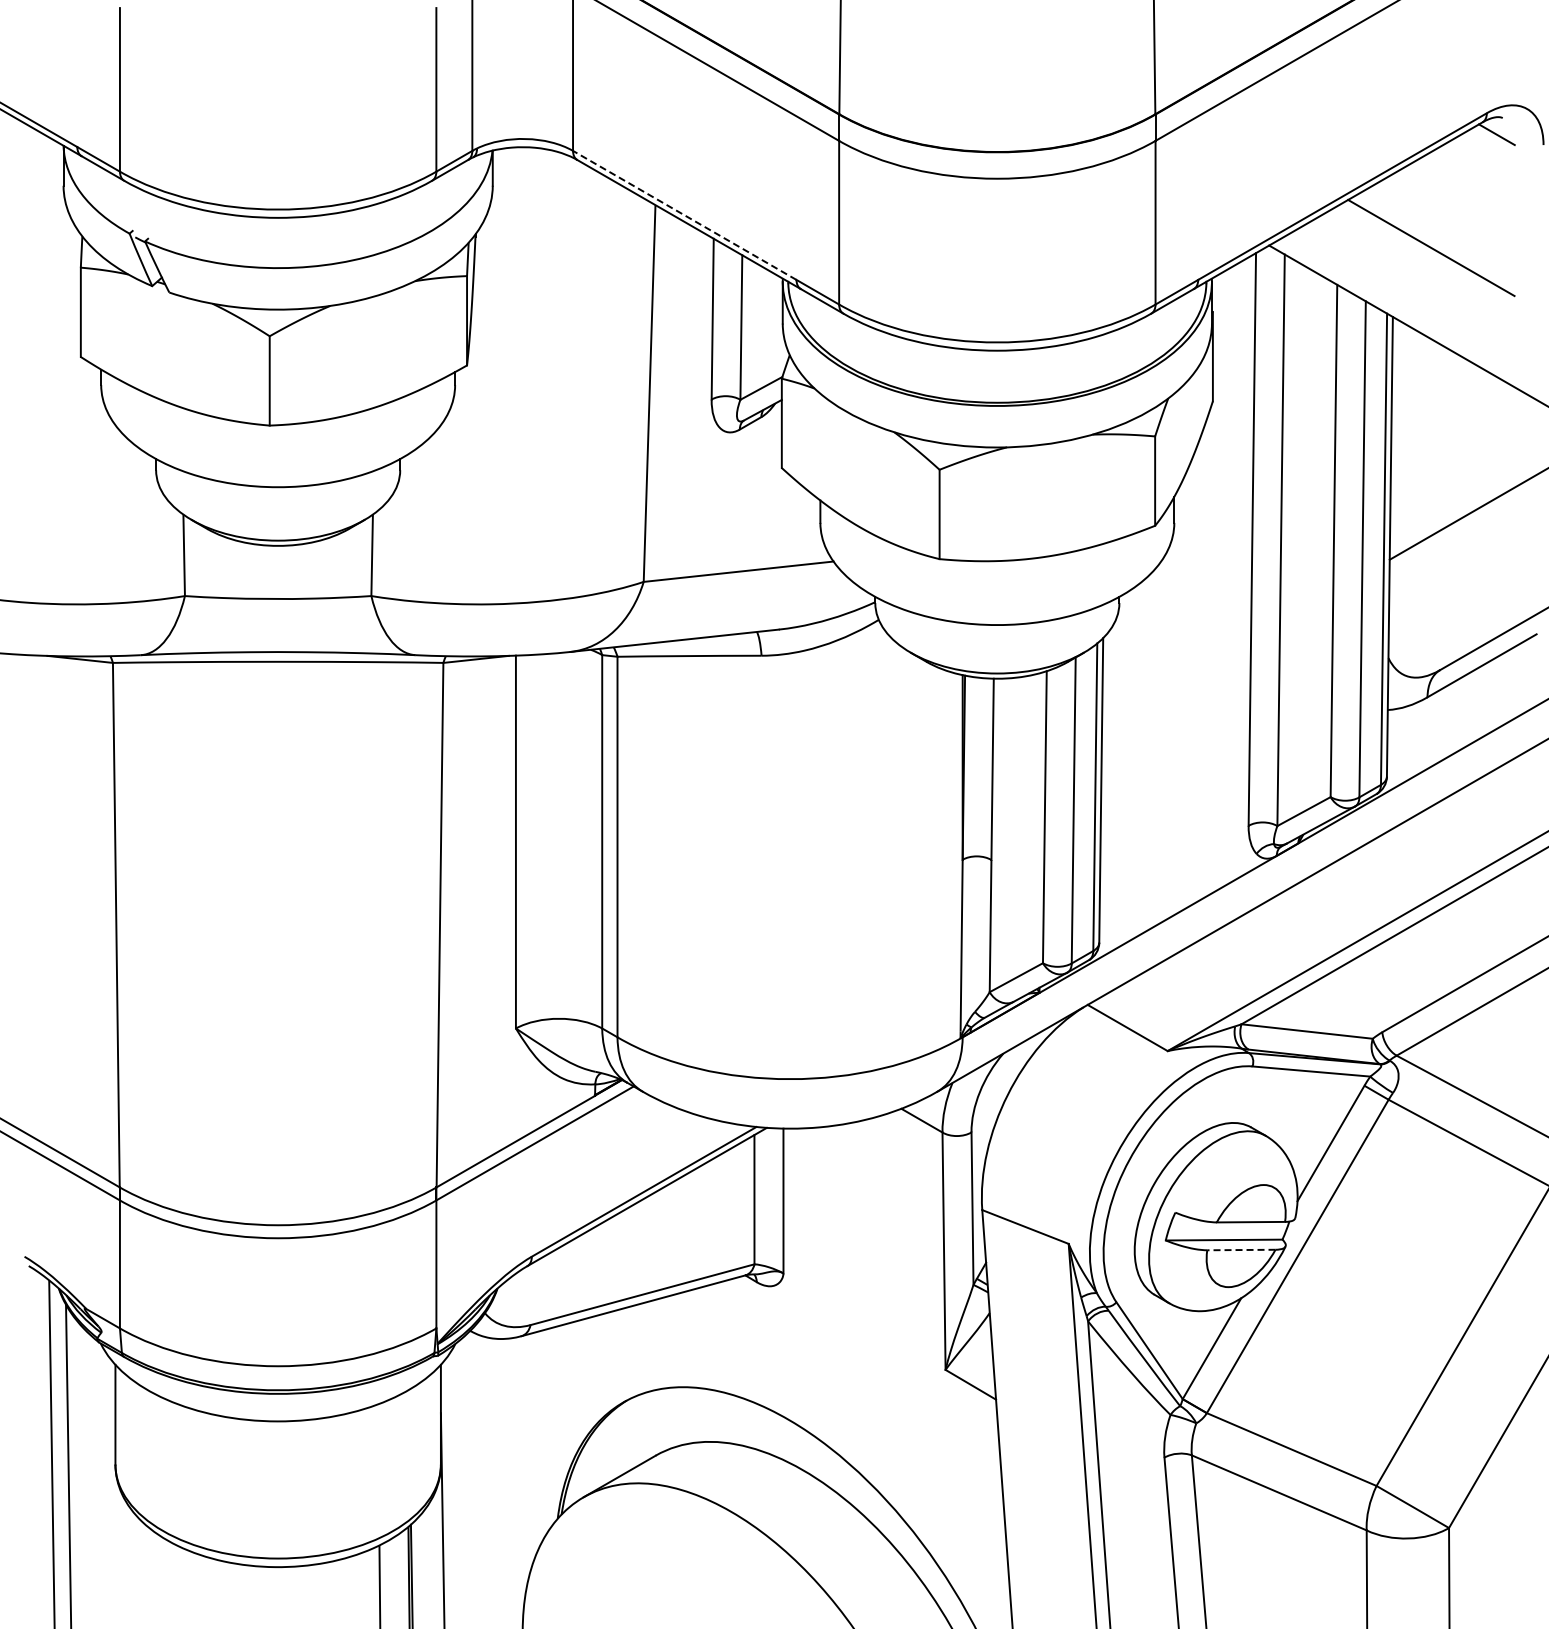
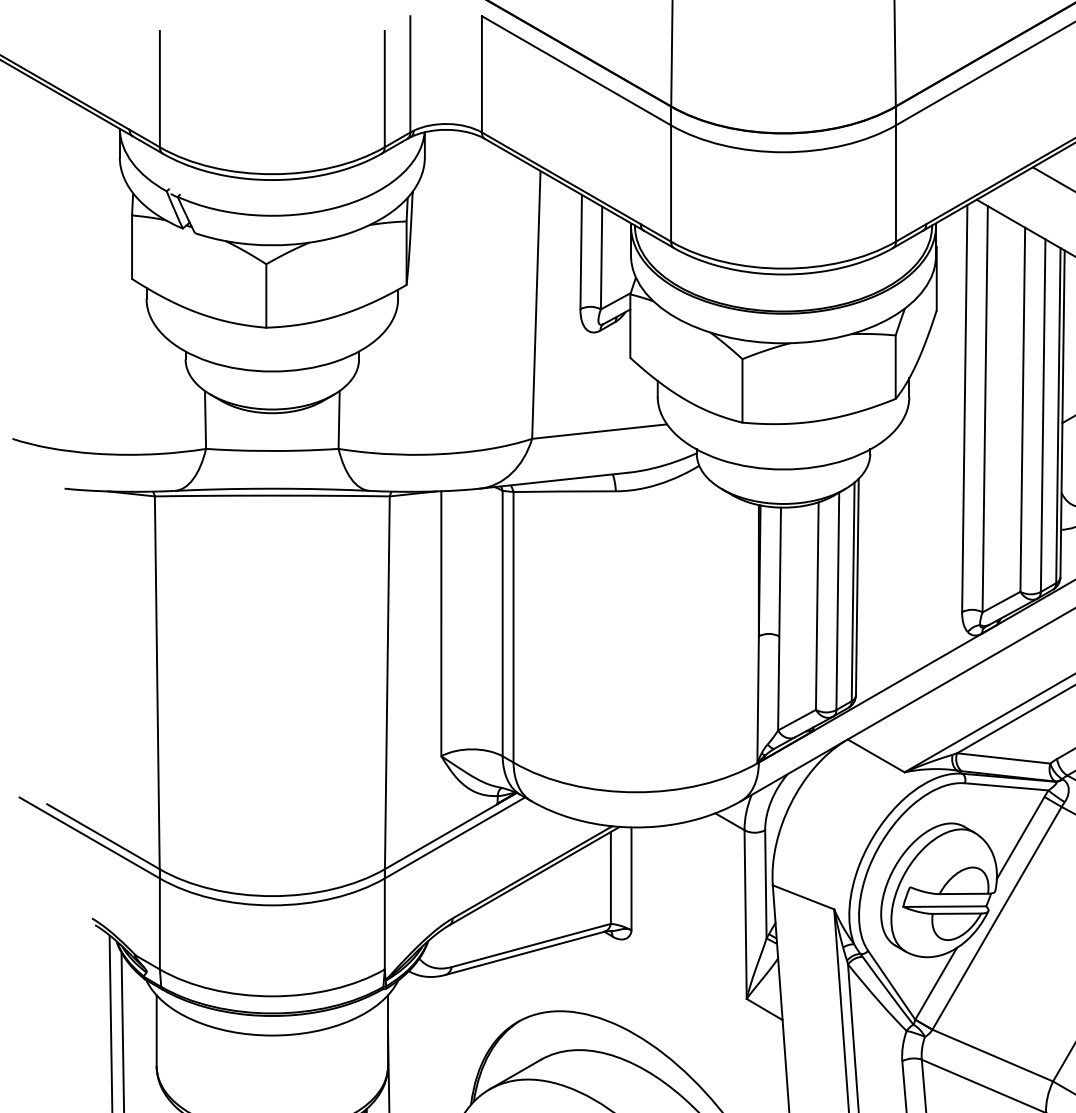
line: (684, 215) -> (561, 178), dashed -> solid
line: (1240, 1250) -> (956, 914), dashed -> solid

